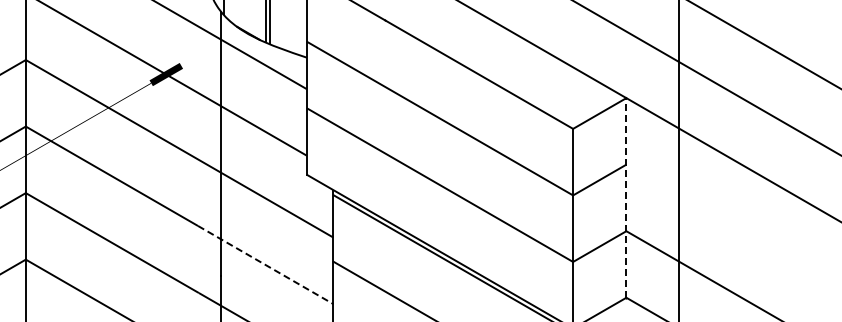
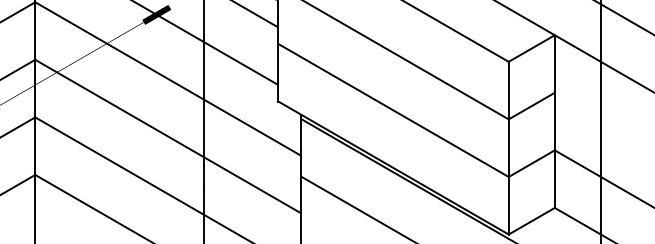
line: (626, 198) -> (554, 122), dashed -> solid
line: (266, 265) -> (243, 180), dashed -> solid

